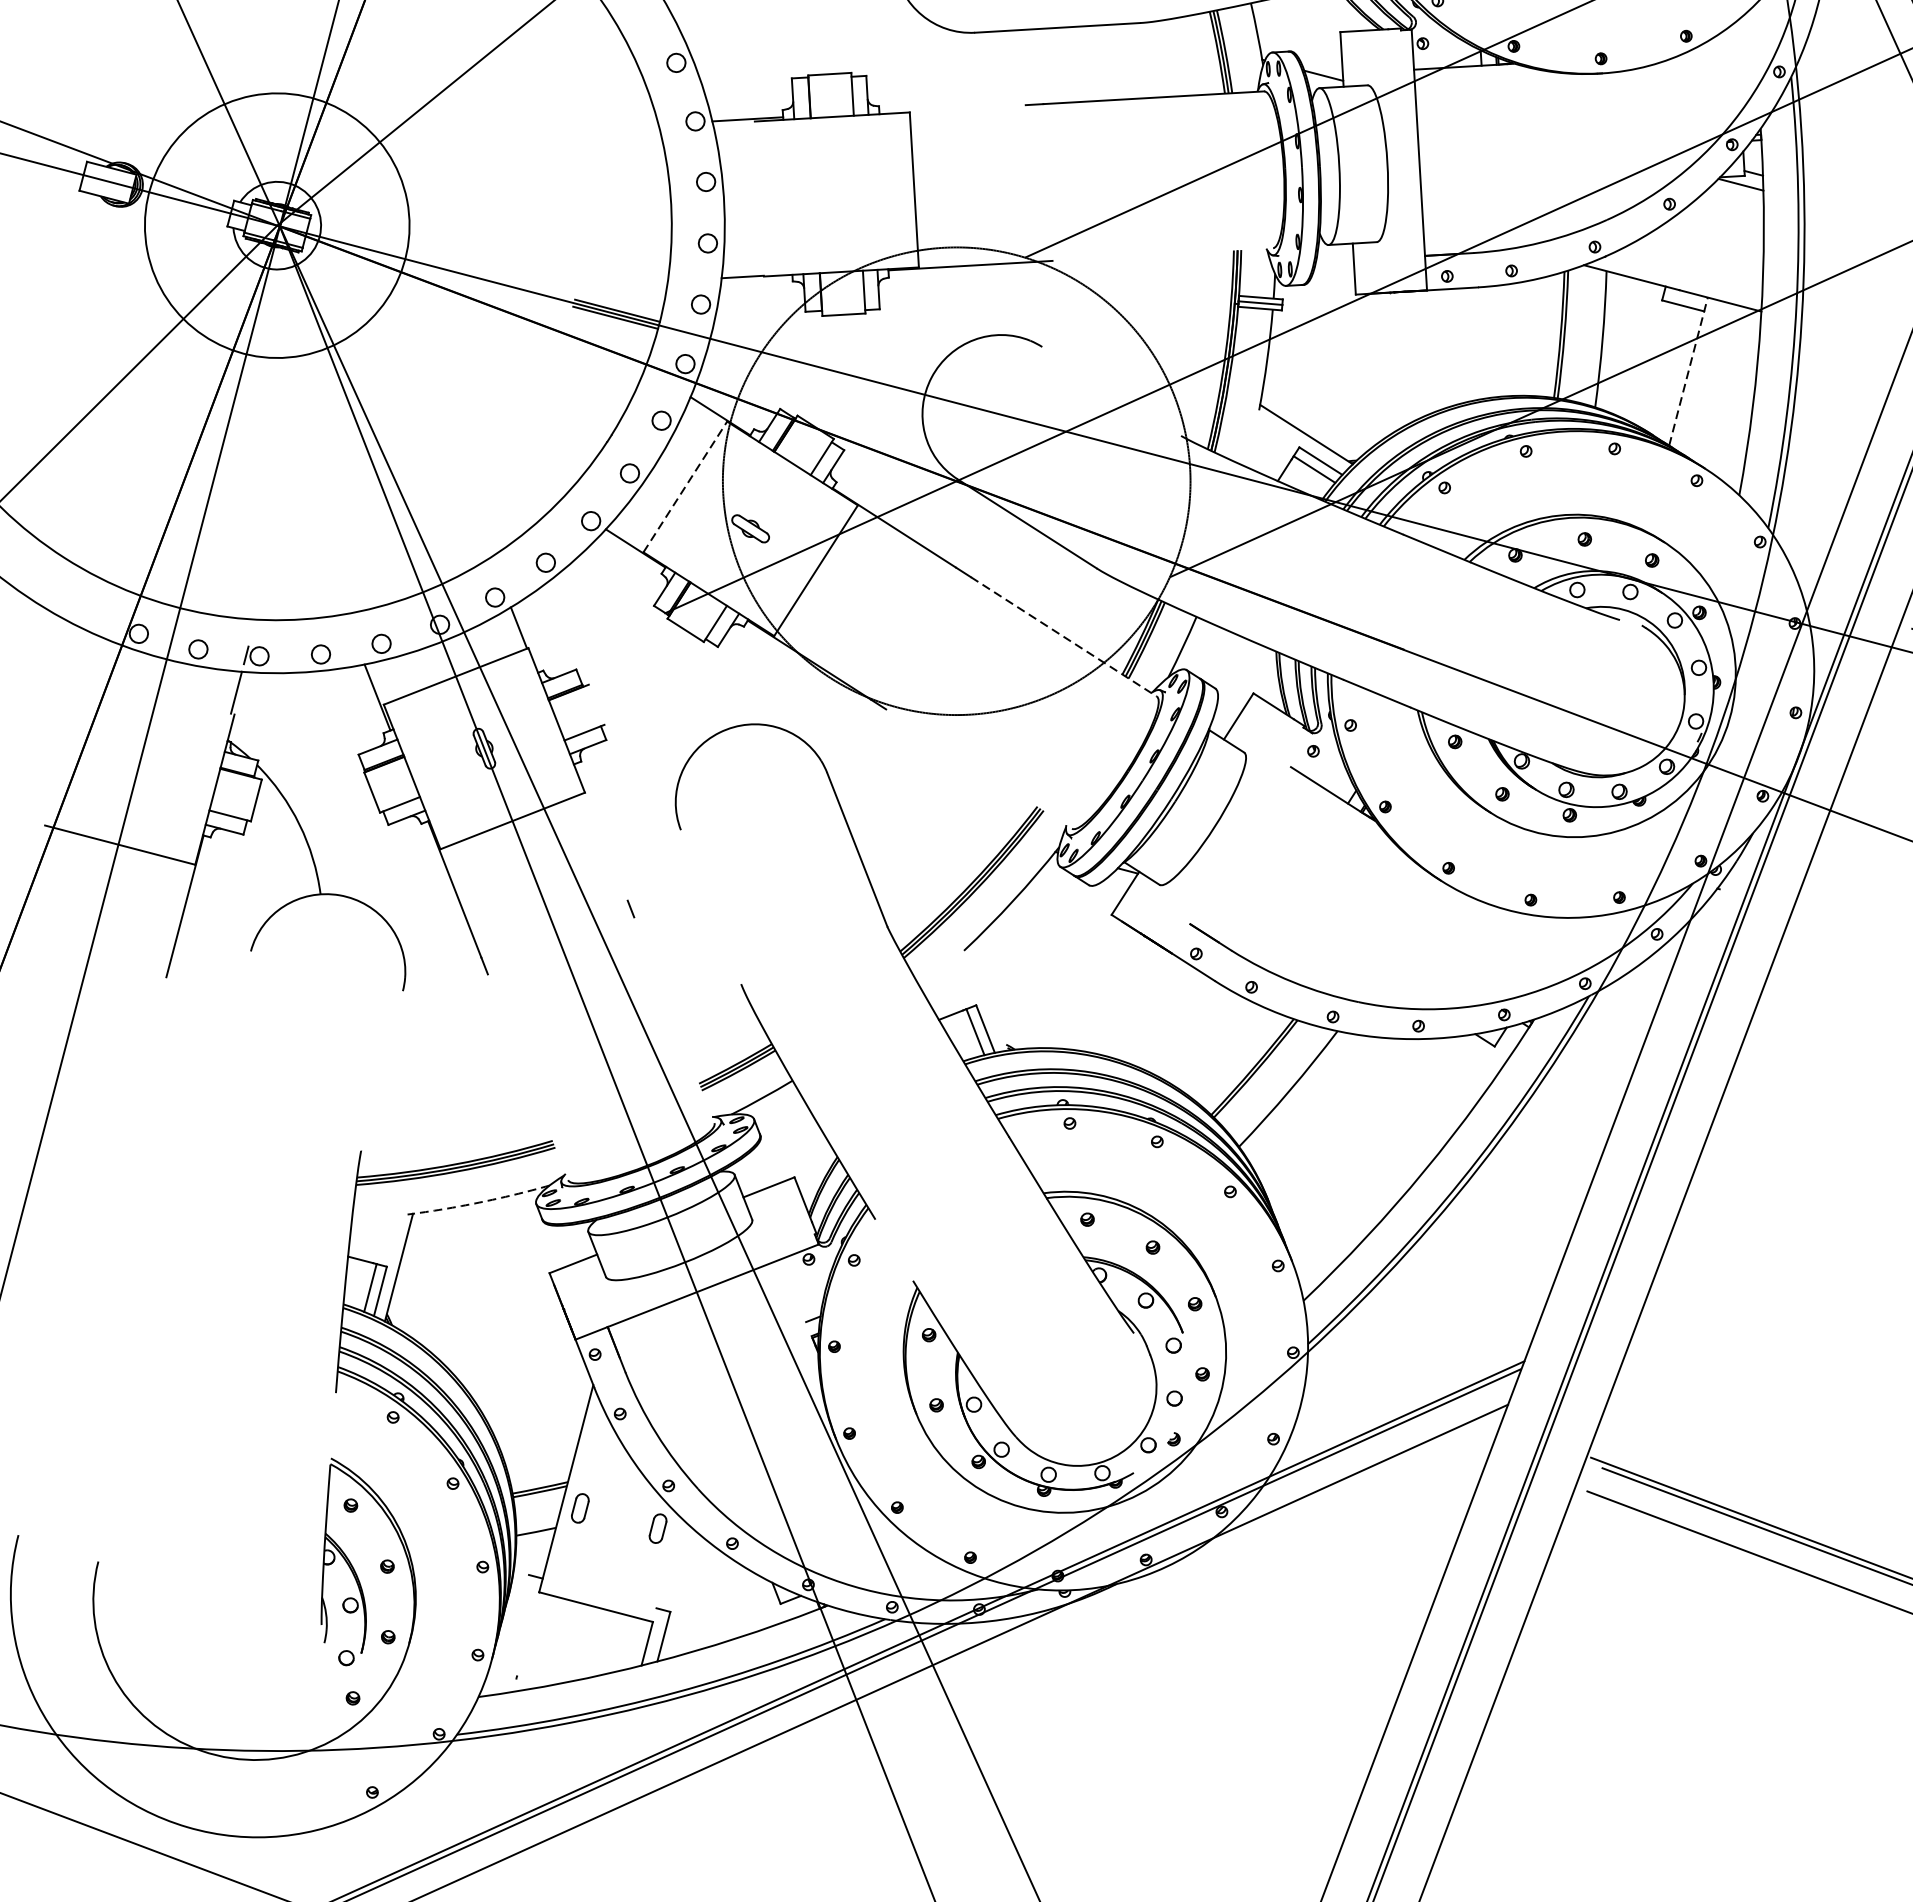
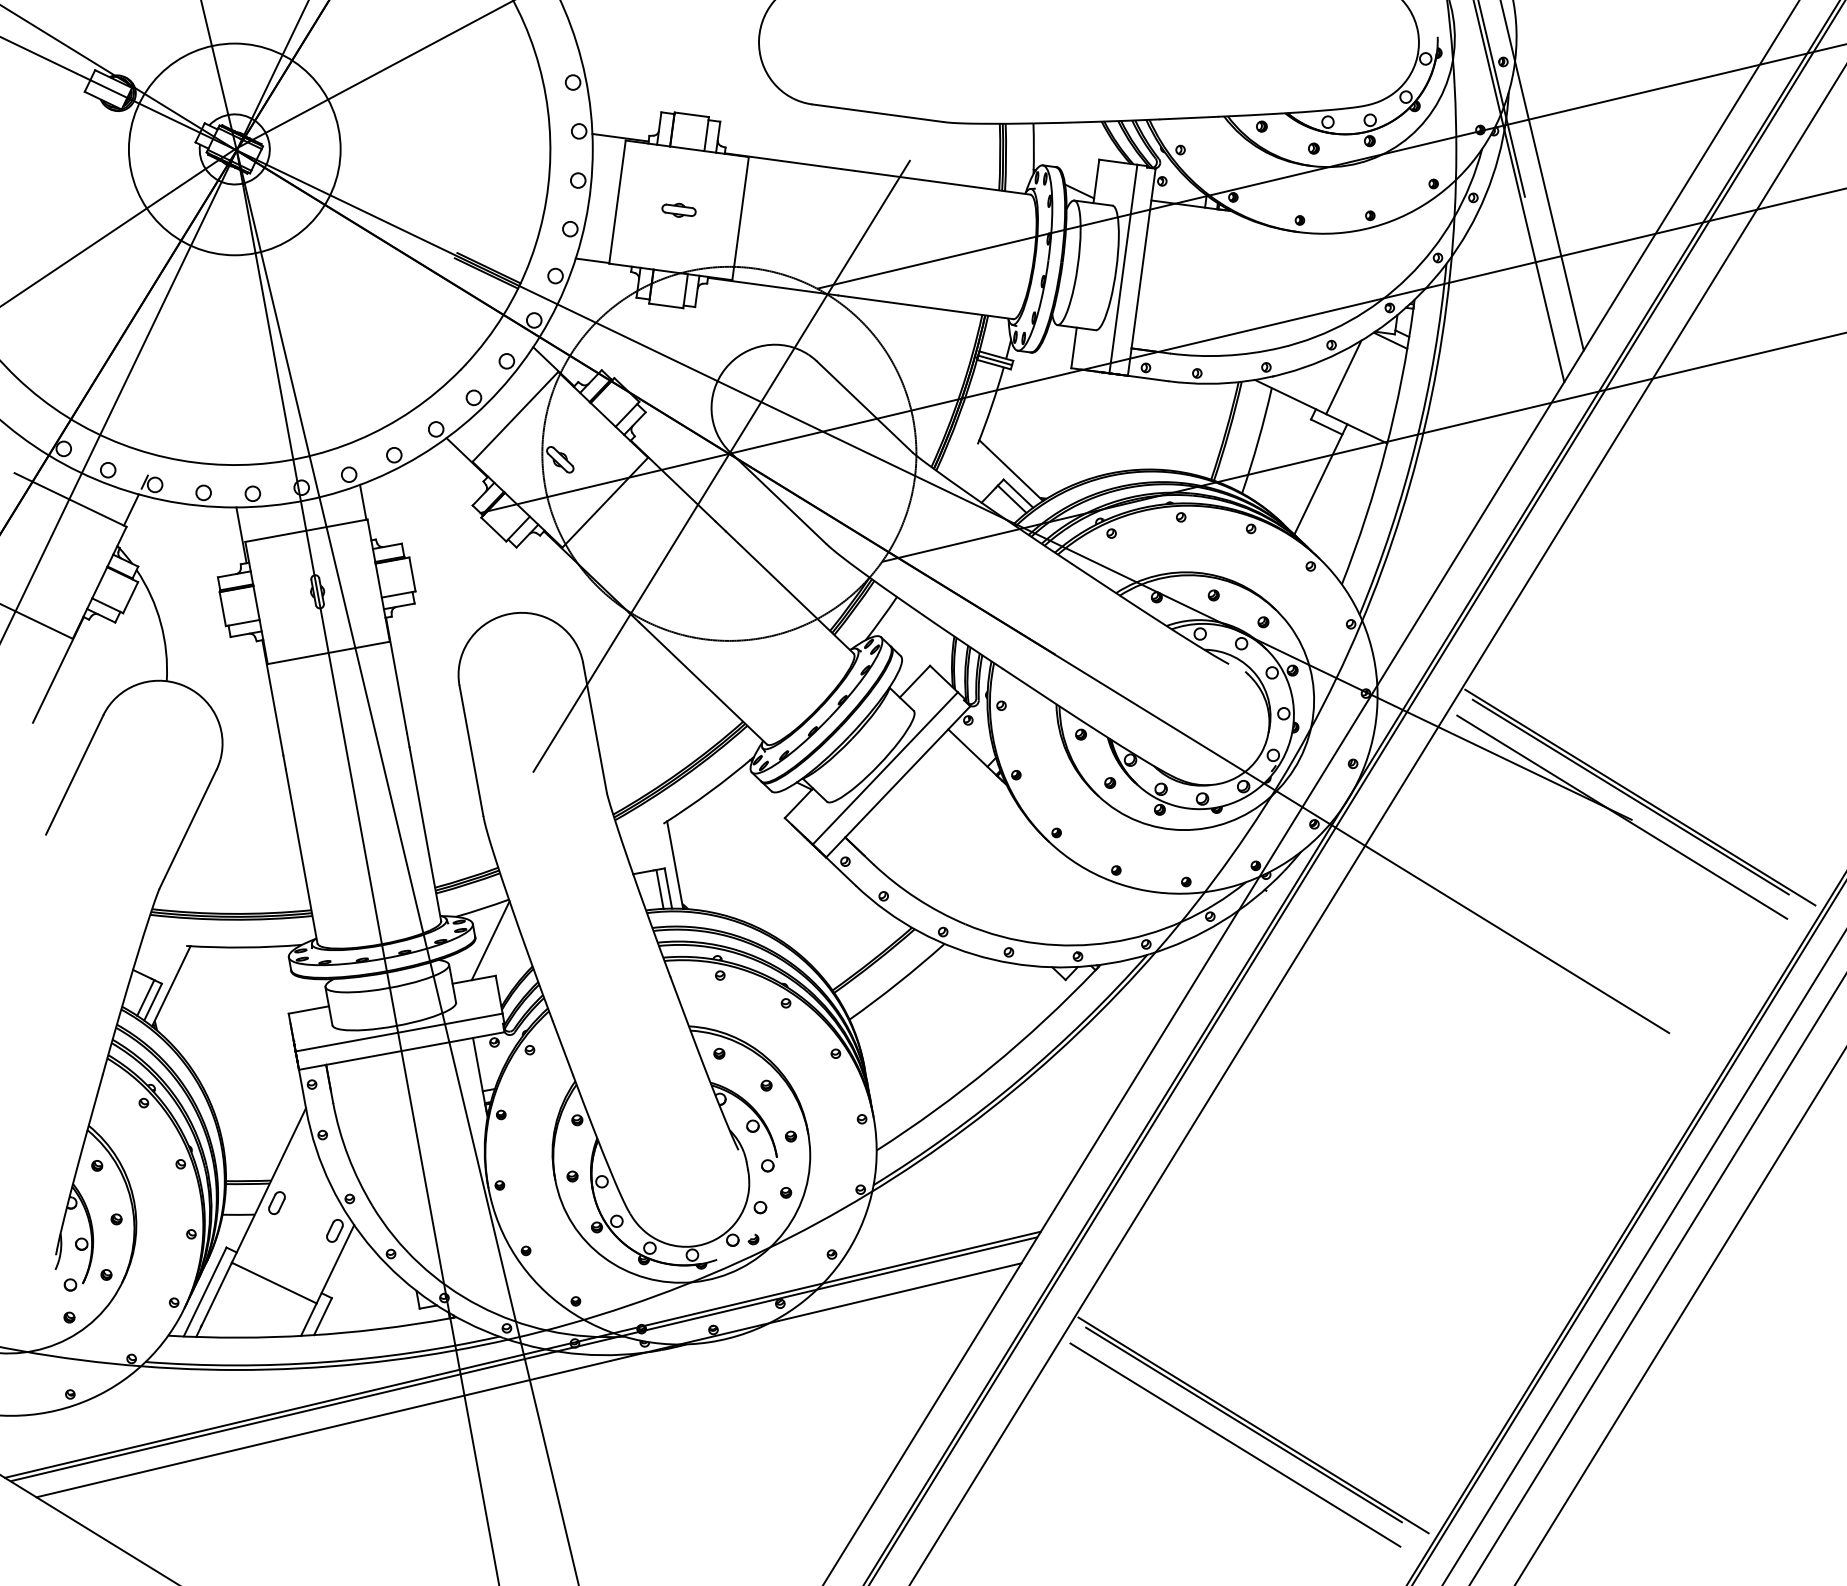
line: (952, 109) -> (782, 161), added
line: (1396, 159) -> (1123, 268), added
part: (835, 193) -> (678, 209), added
line: (759, 198) -> (617, 201), added
line: (1691, 241) -> (1343, 377), added
line: (1162, 254) -> (925, 307), added
line: (1689, 371) -> (1321, 479), dashed -> solid
line: (1111, 390) -> (864, 406), added
line: (685, 486) -> (515, 416), dashed -> solid
line: (950, 498) -> (721, 466), added
line: (1064, 636) -> (790, 592), dashed -> solid
line: (159, 694) -> (70, 499), added
line: (596, 704) -> (412, 574), added
line: (978, 769) -> (702, 683), added
line: (1222, 830) -> (884, 768), added
line: (601, 832) -> (396, 675), added
line: (1242, 842) -> (898, 781), added
line: (711, 906) -> (471, 750), added
line: (988, 997) -> (675, 864), added
line: (674, 1020) -> (425, 834), added
line: (229, 1030) -> (74, 774), added
line: (381, 1070) -> (187, 828), added
line: (527, 1077) -> (301, 856), added
line: (779, 1135) -> (490, 940), added
arc: (479, 1202) -> (244, 947), dashed -> solid
line: (893, 1250) -> (562, 1048), added
line: (688, 1270) -> (398, 1032), added
line: (795, 1297) -> (478, 1070), added
line: (332, 1428) -> (94, 1102), added
line: (666, 1569) -> (335, 1264), added
line: (512, 1634) -> (204, 1291), added
line: (525, 1641) -> (213, 1299), added

